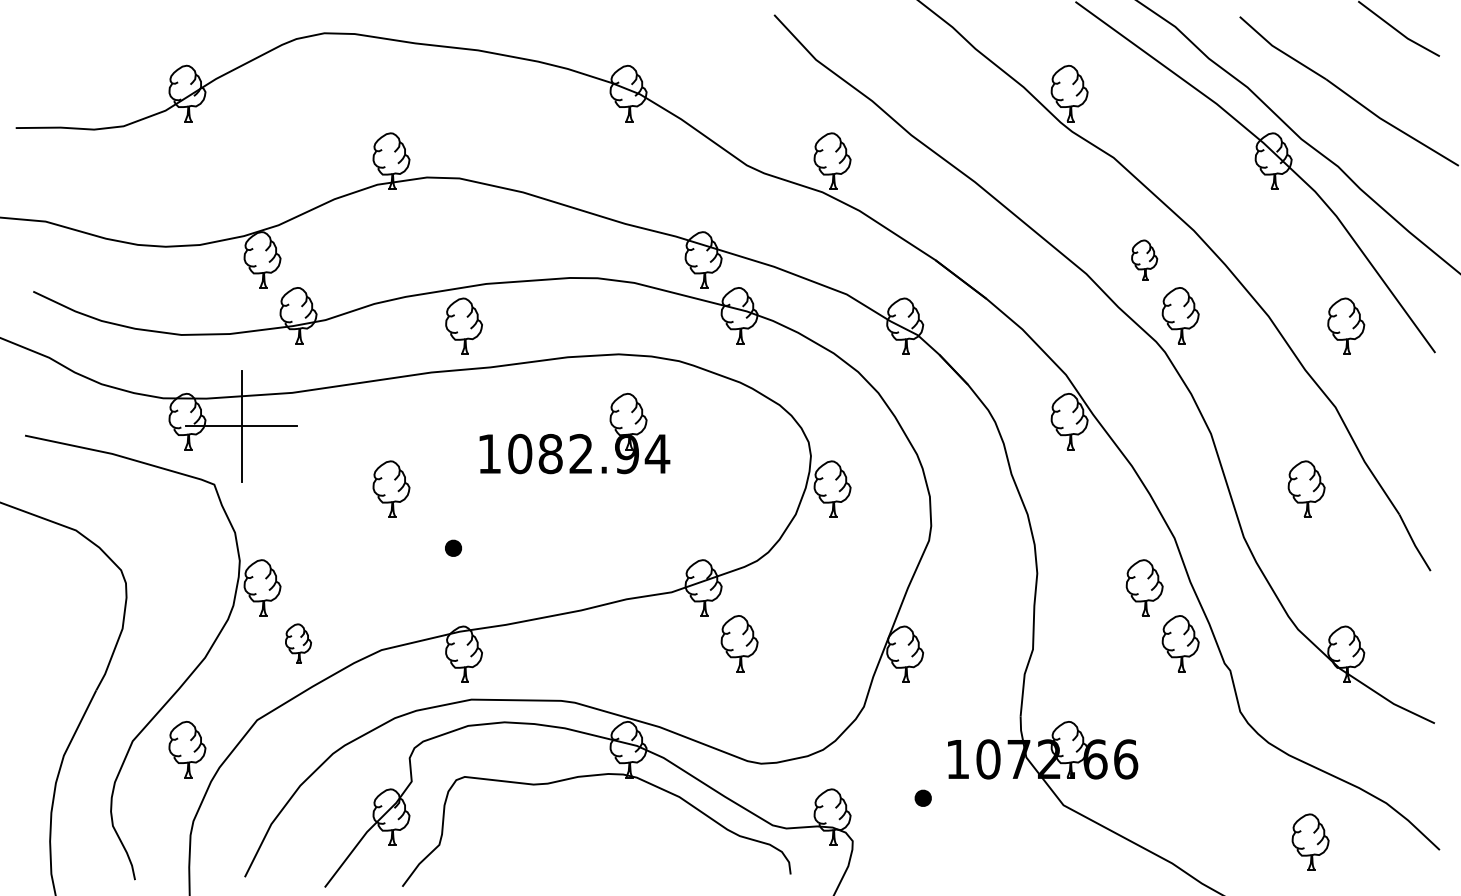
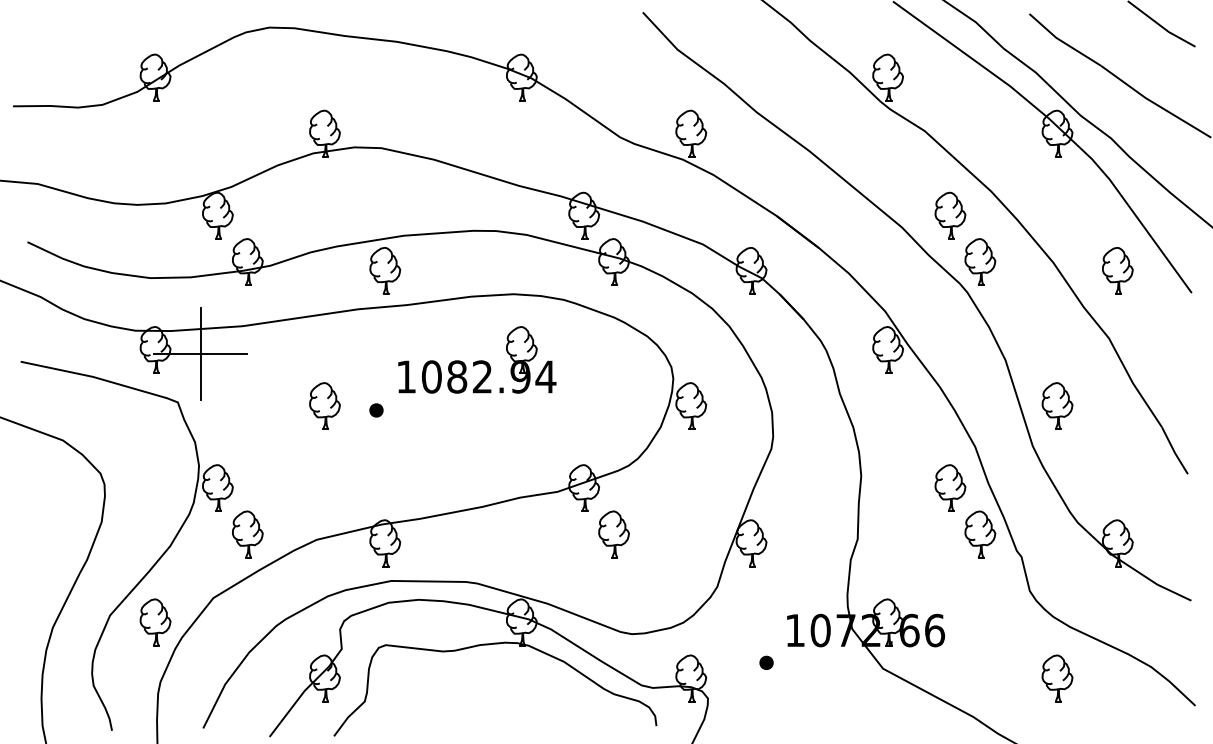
part: (1144, 259) -> (950, 215), size x1.43
part: (1306, 488) -> (1057, 405), moved
part: (453, 547) -> (376, 409), moved
part: (298, 643) -> (247, 534), size x1.43
part: (1310, 841) -> (1057, 678), moved

